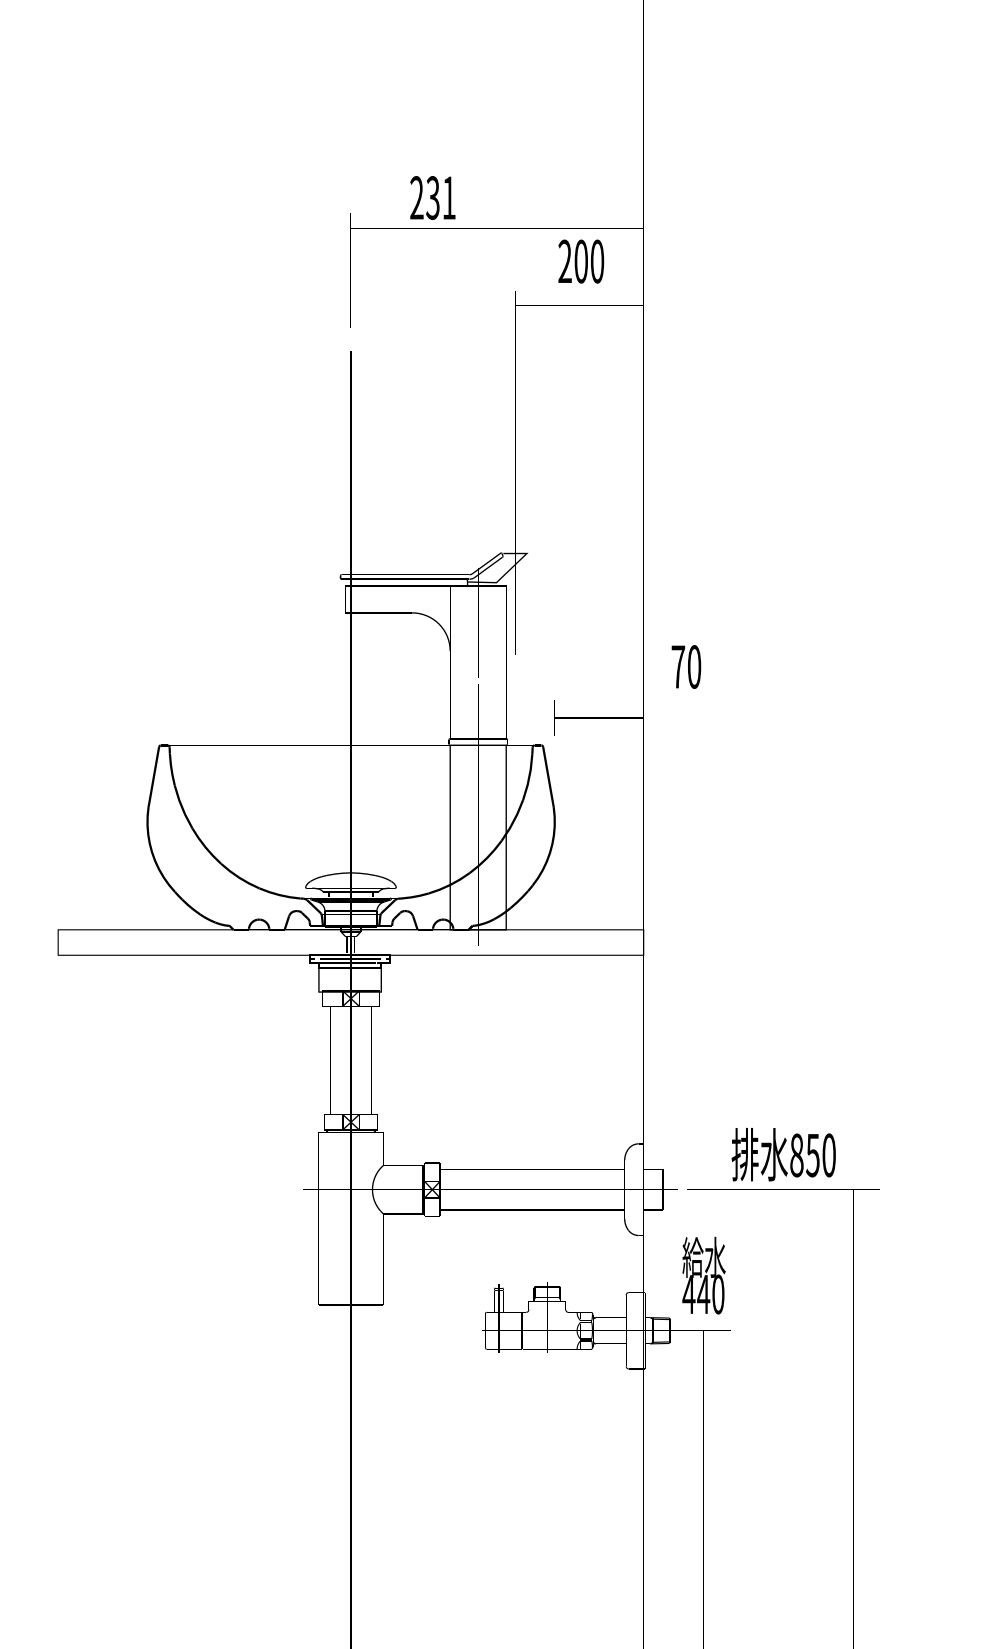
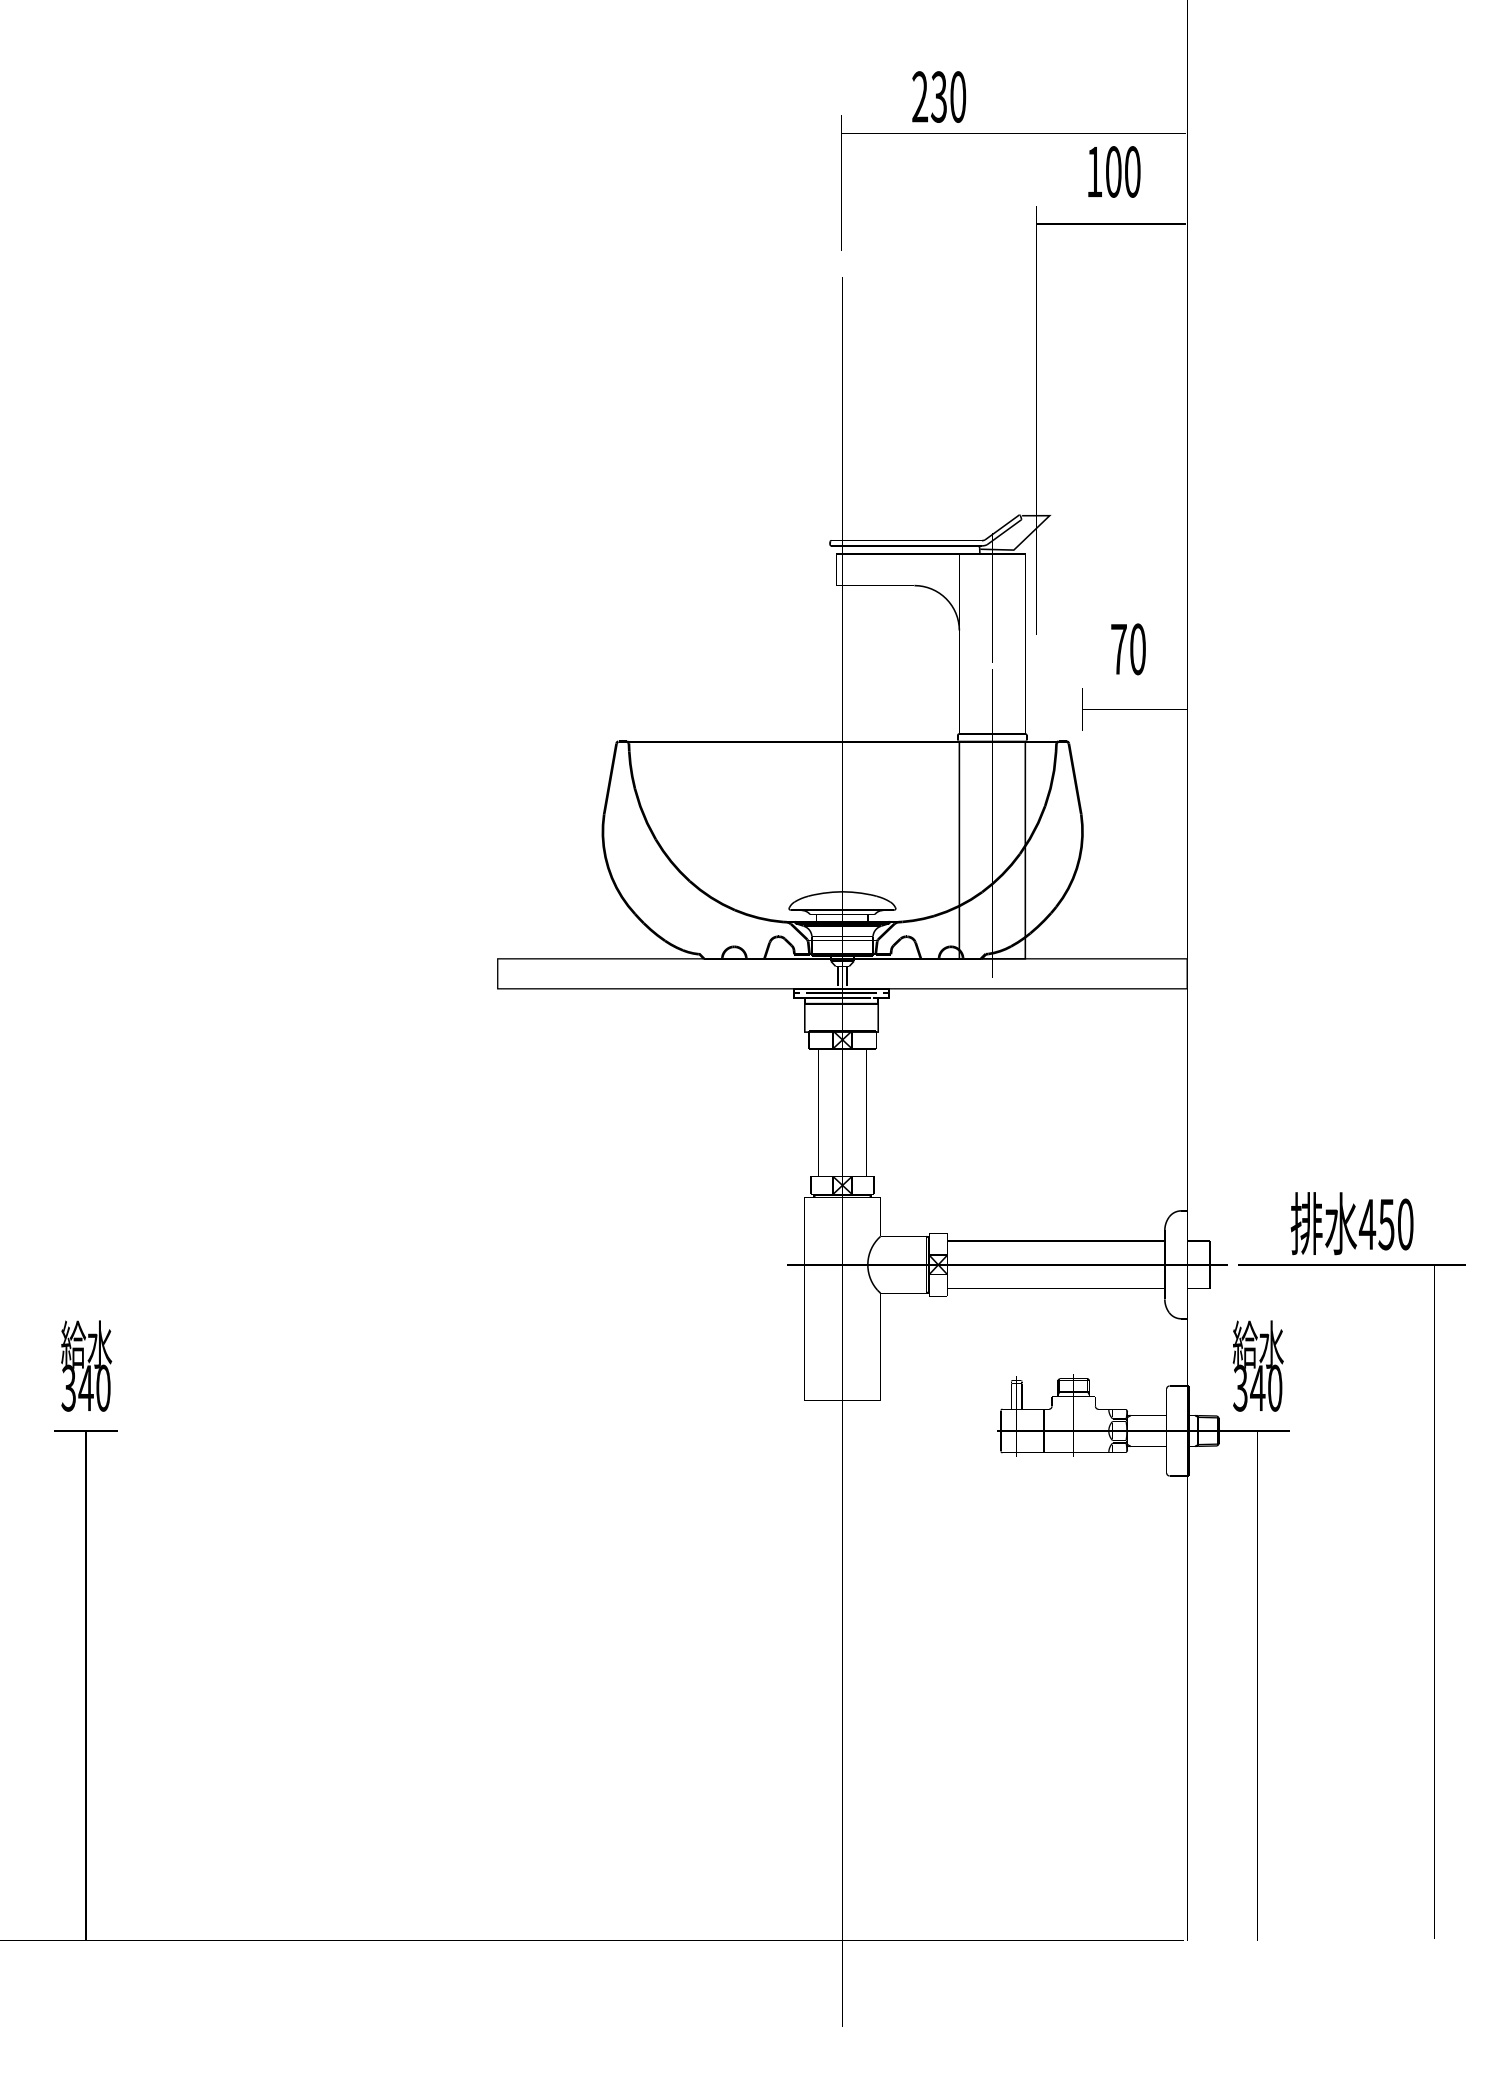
text: (449, 197) -> (958, 96), 231 -> 230
text: (564, 261) -> (1094, 171), 200 -> 100
text: (686, 667) -> (1128, 649), moved
text: (796, 1155) -> (1367, 1224), 850 -> 450
text: (688, 1293) -> (1240, 1387), 440 -> 340

